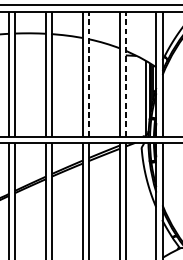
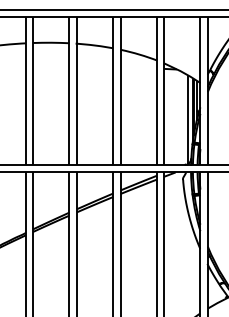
line: (88, 73) -> (120, 90), dashed -> solid
line: (126, 73) -> (164, 90), dashed -> solid

